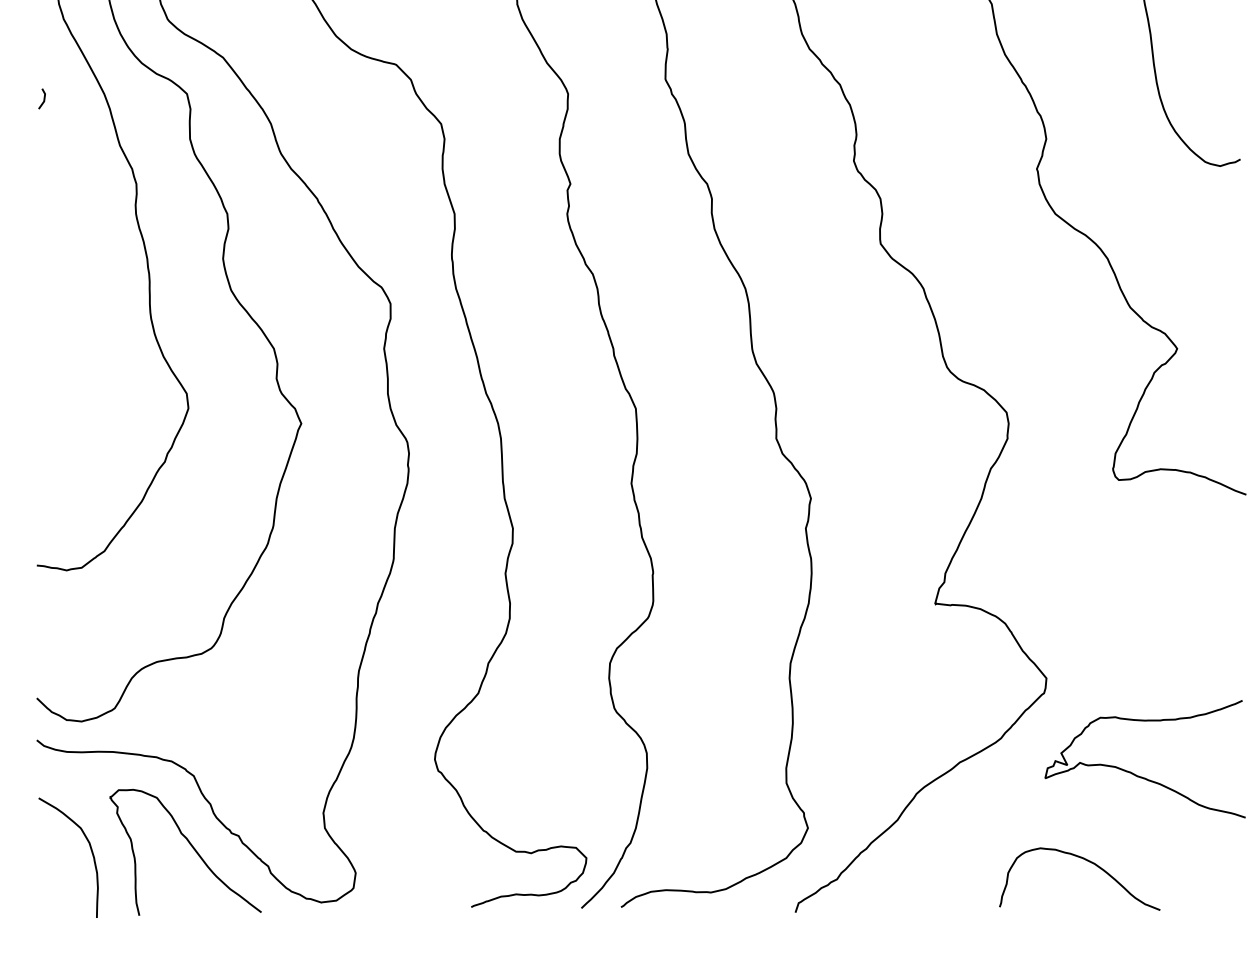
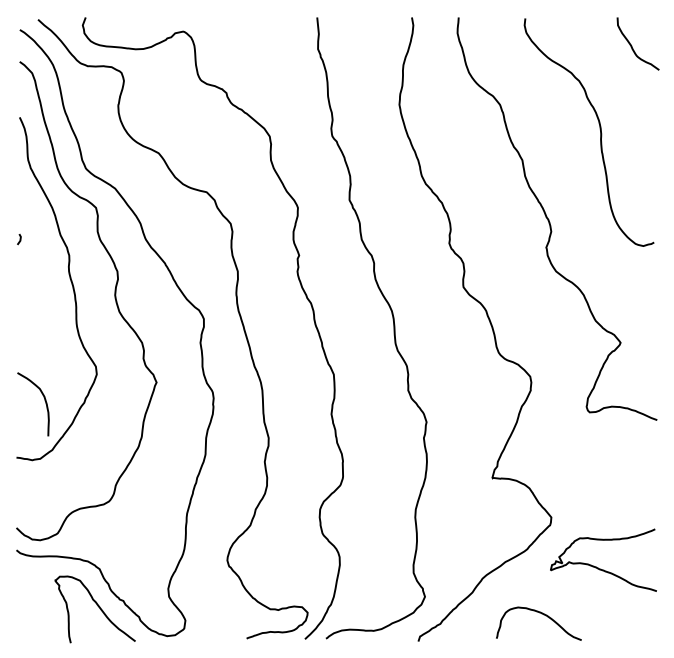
line: (42, 98) -> (19, 239), moved
curve: (89, 850) -> (44, 400), moved
curve: (1088, 863) -> (543, 615), moved

